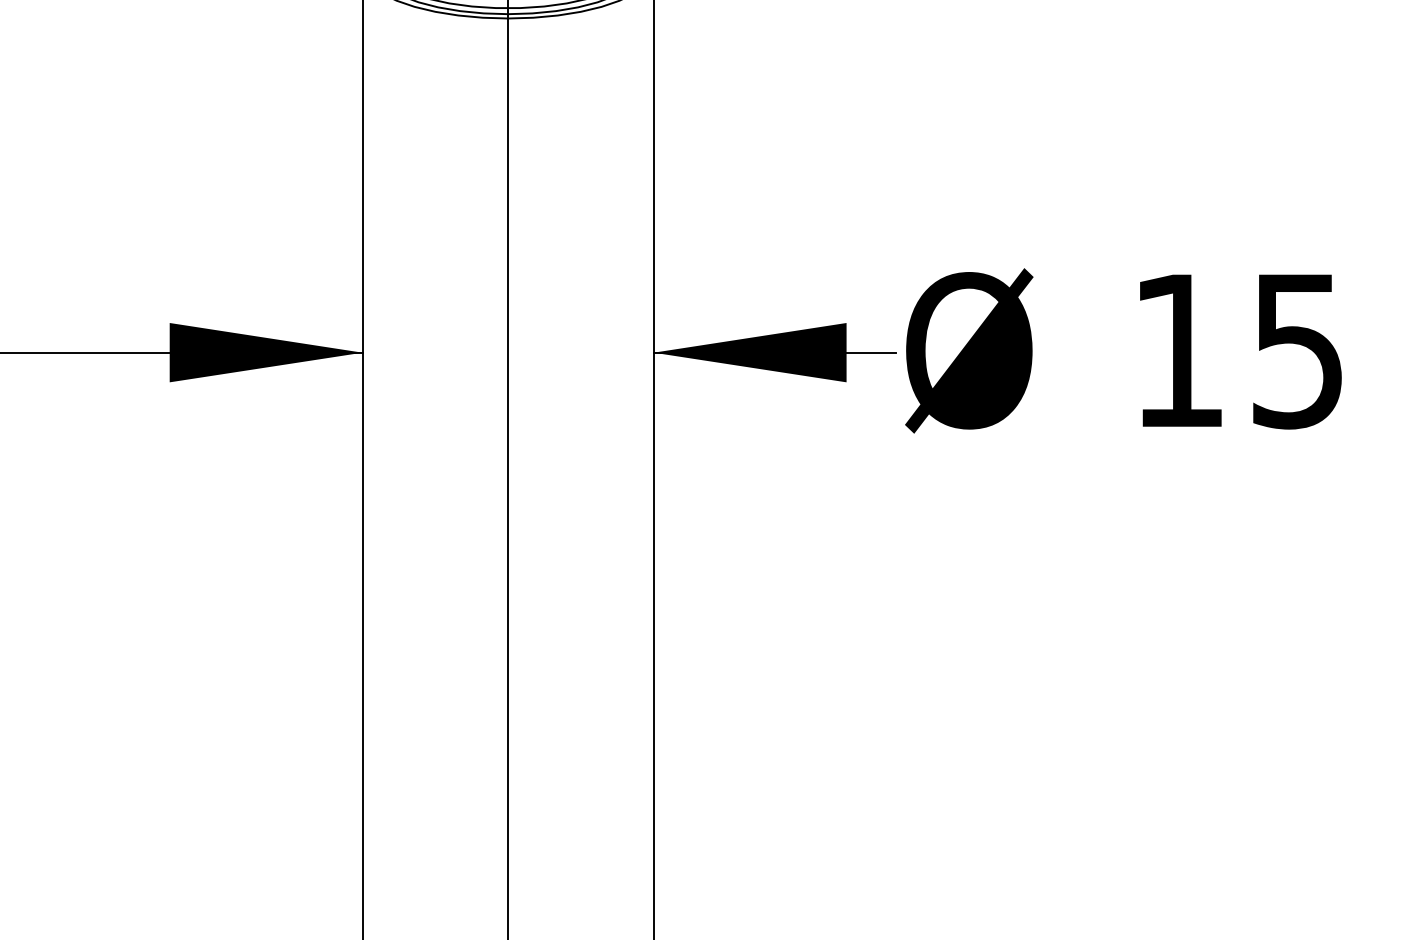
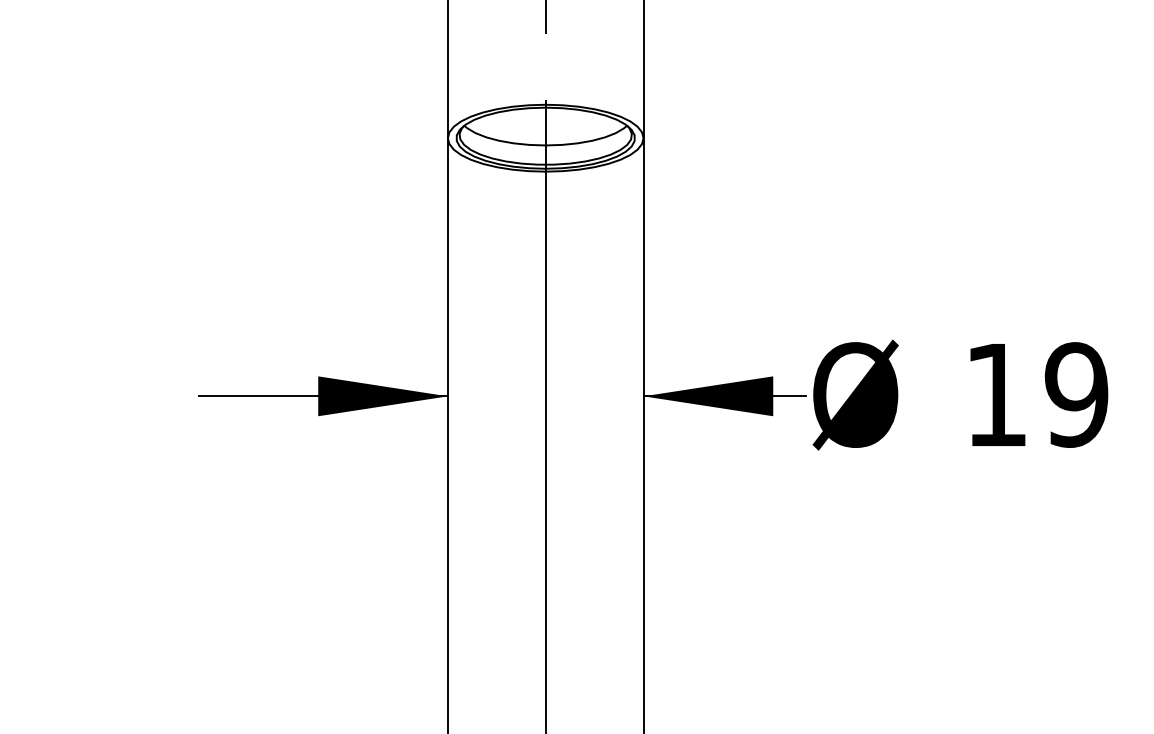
text: (1297, 349) -> (1076, 394), 15 -> 19

